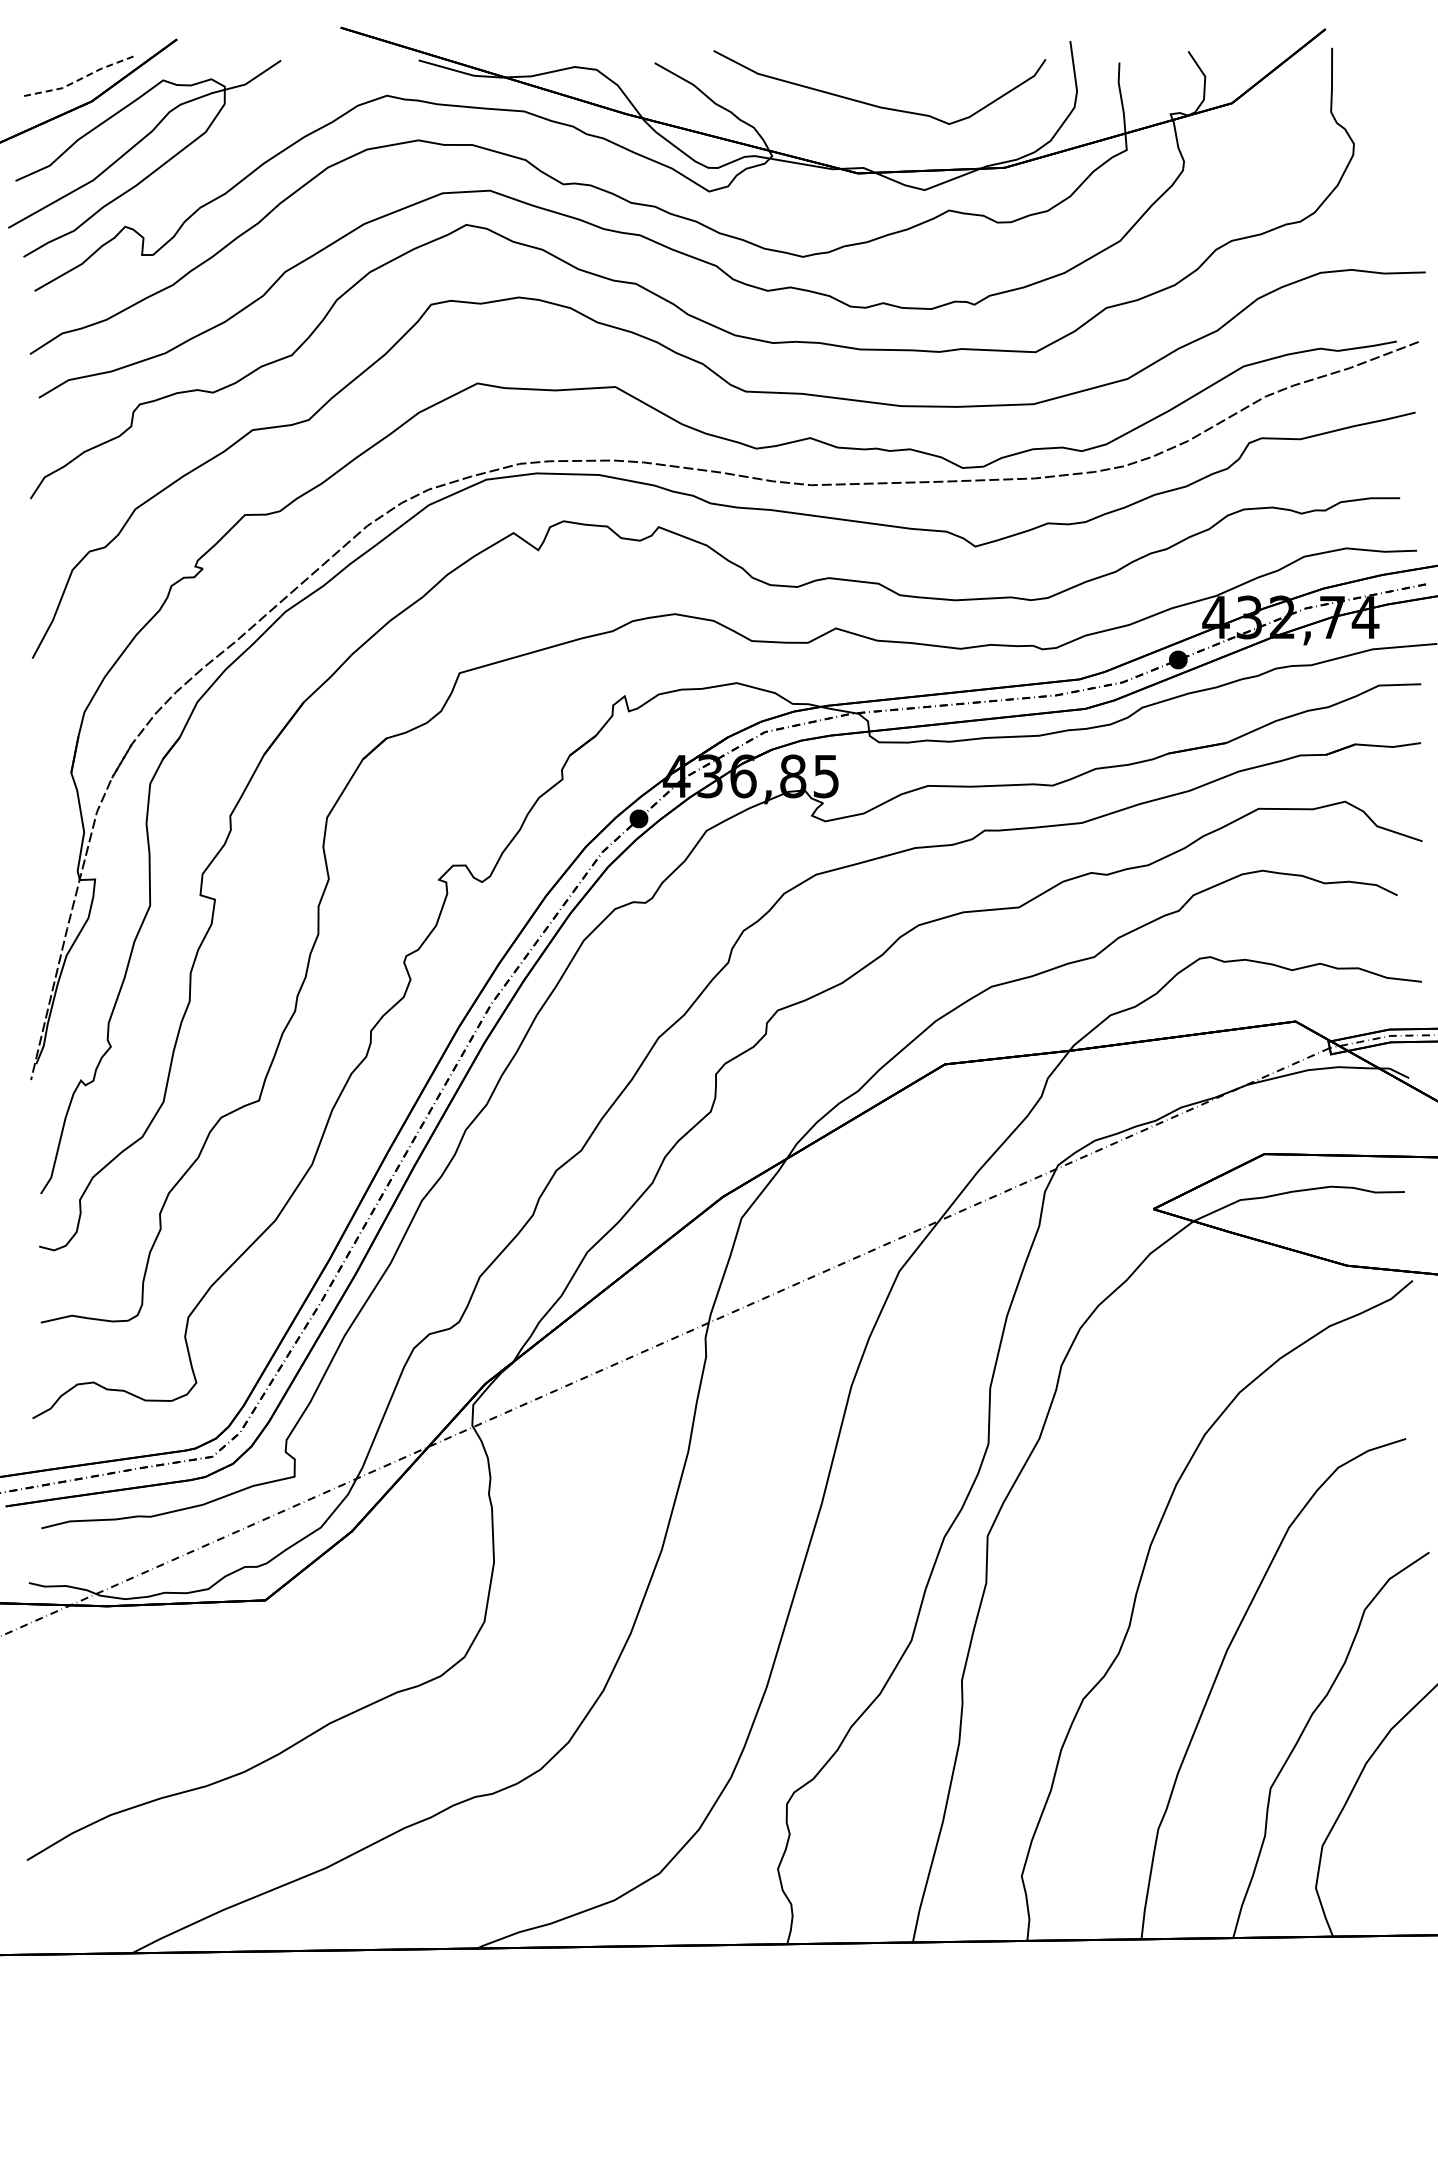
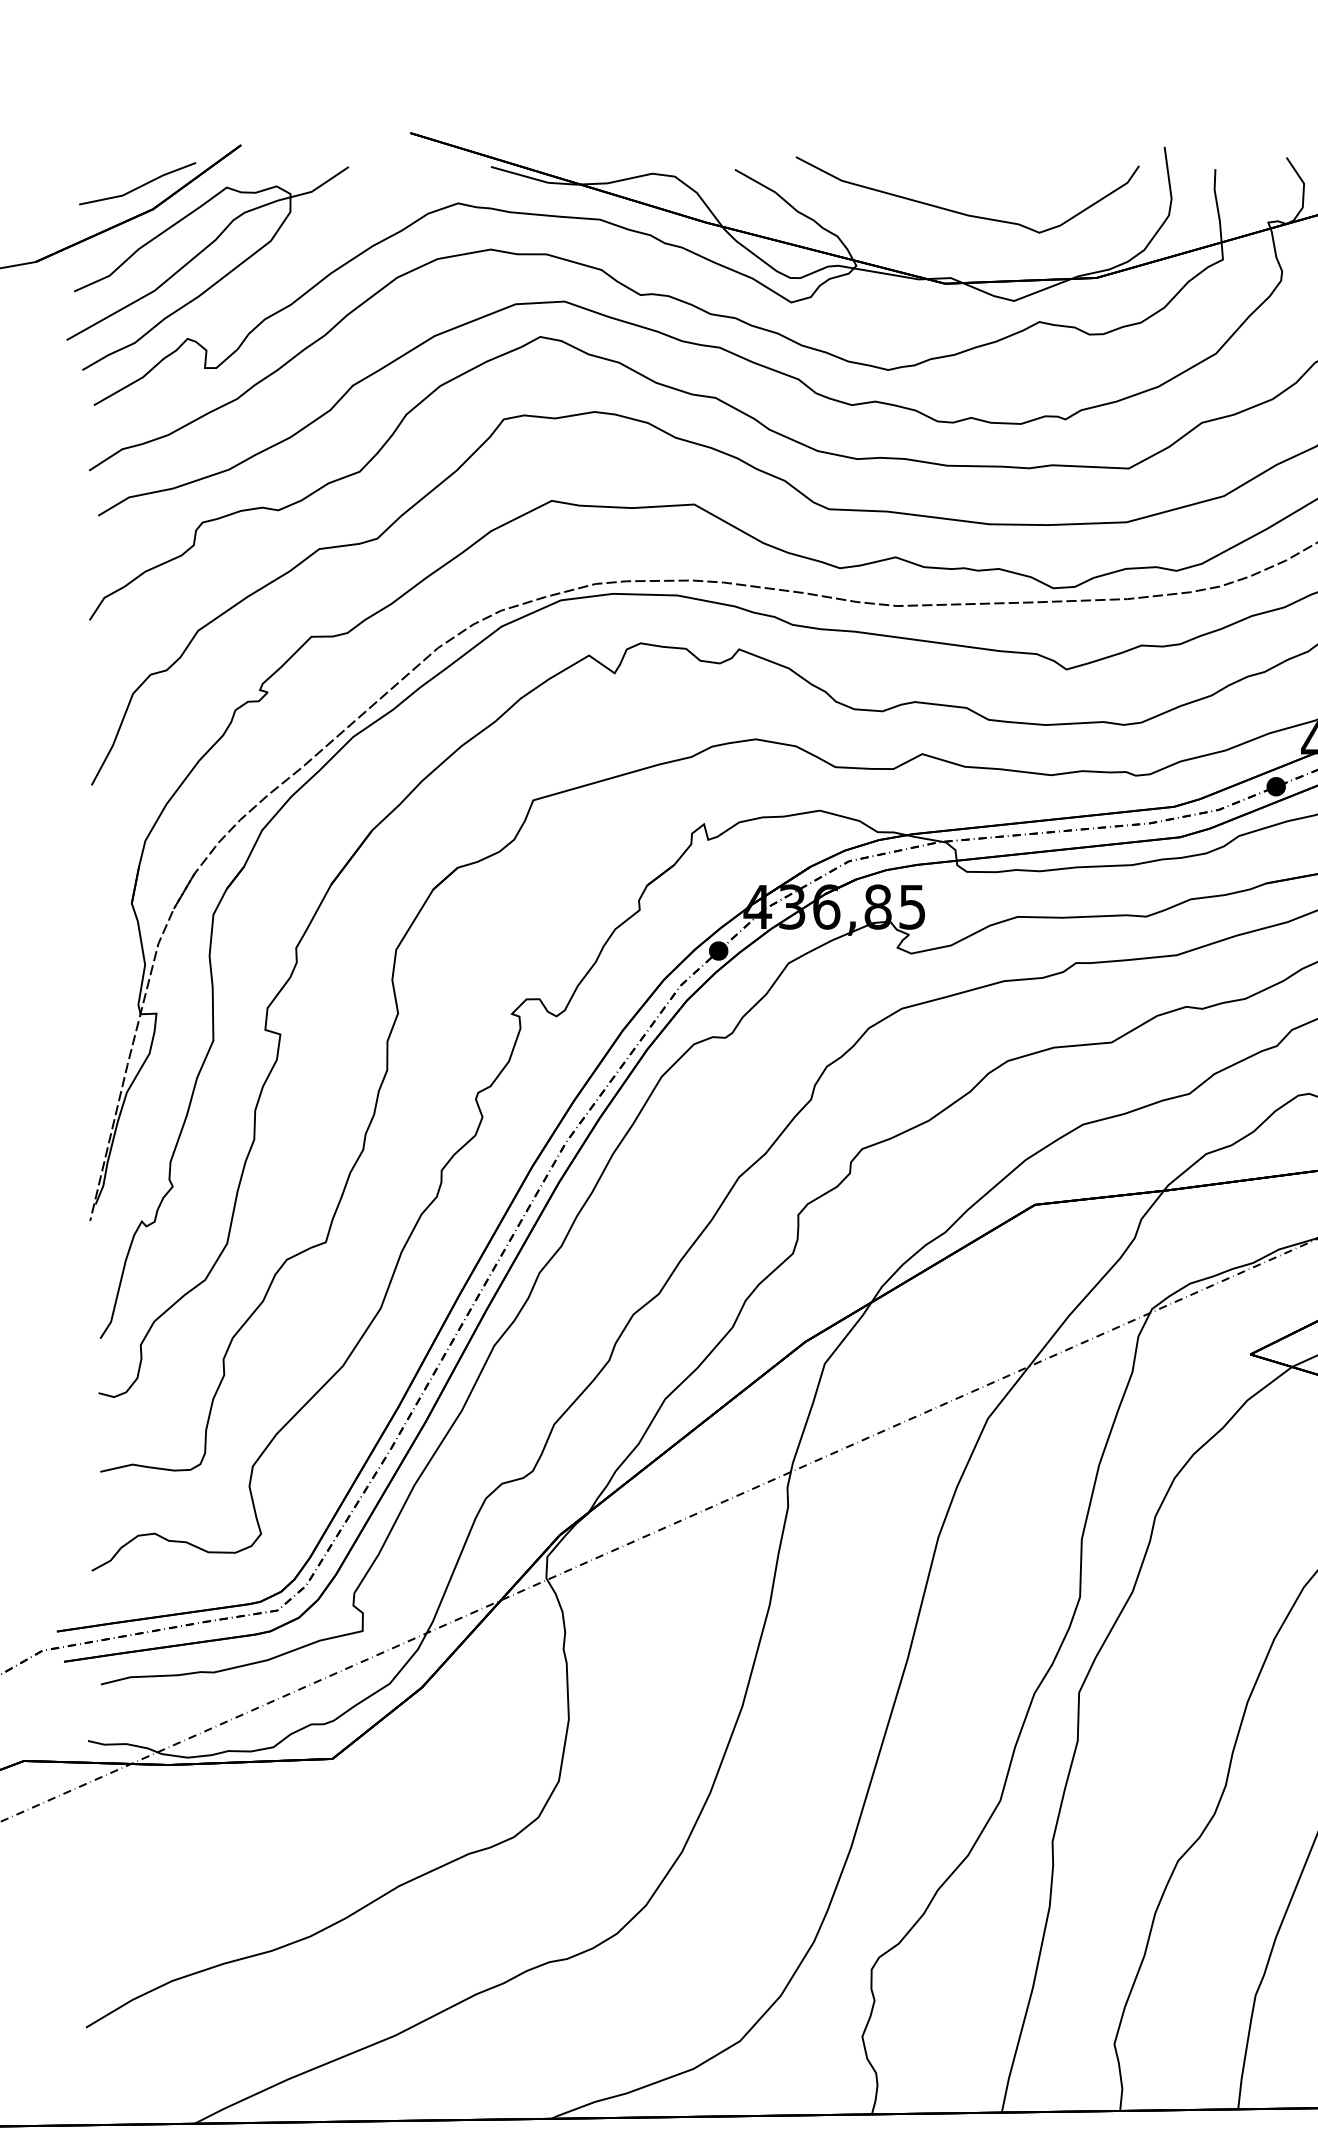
line: (78, 80) -> (139, 187), dashed -> solid

